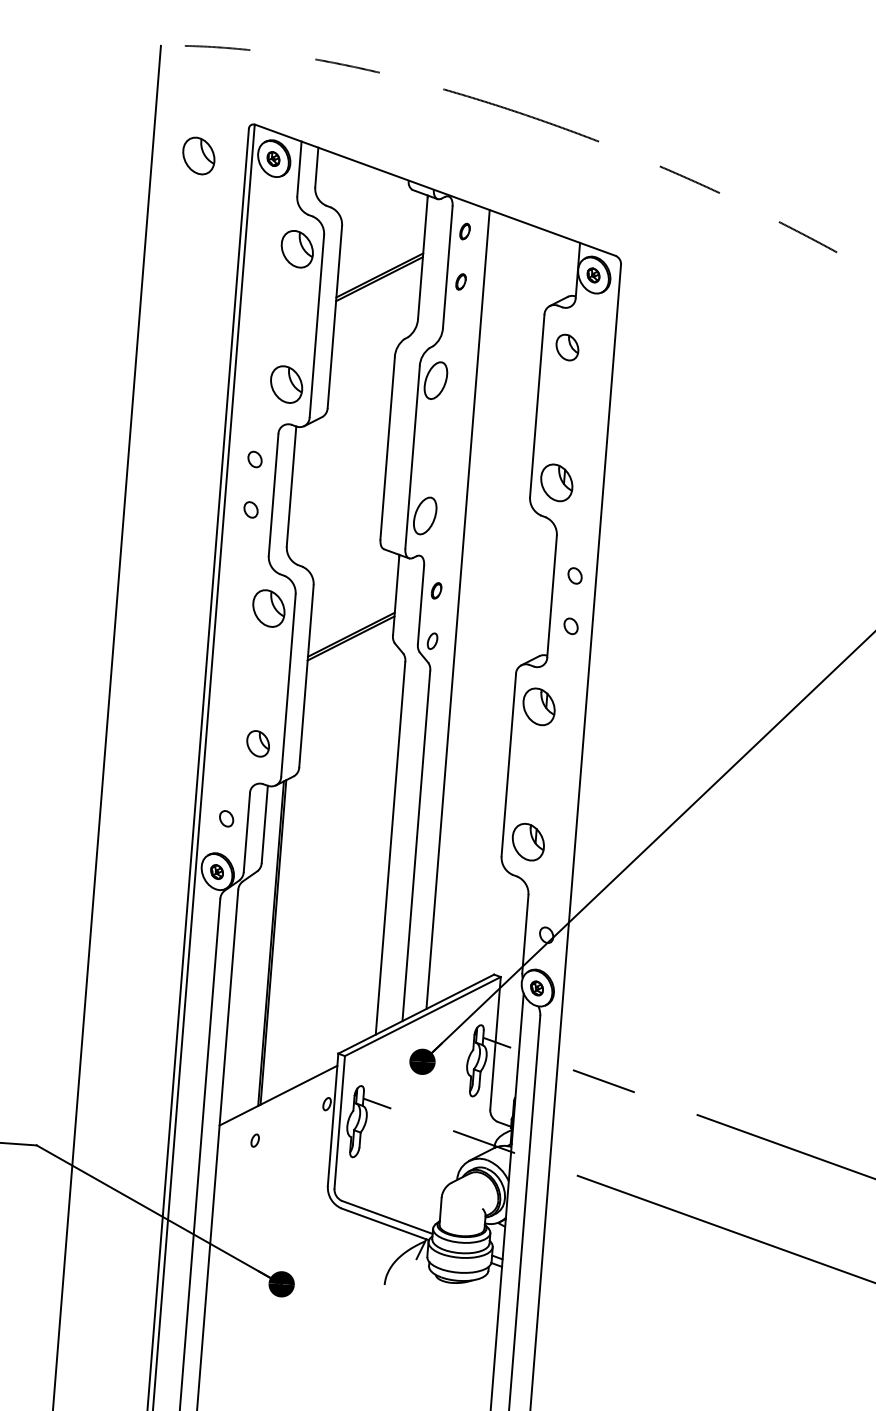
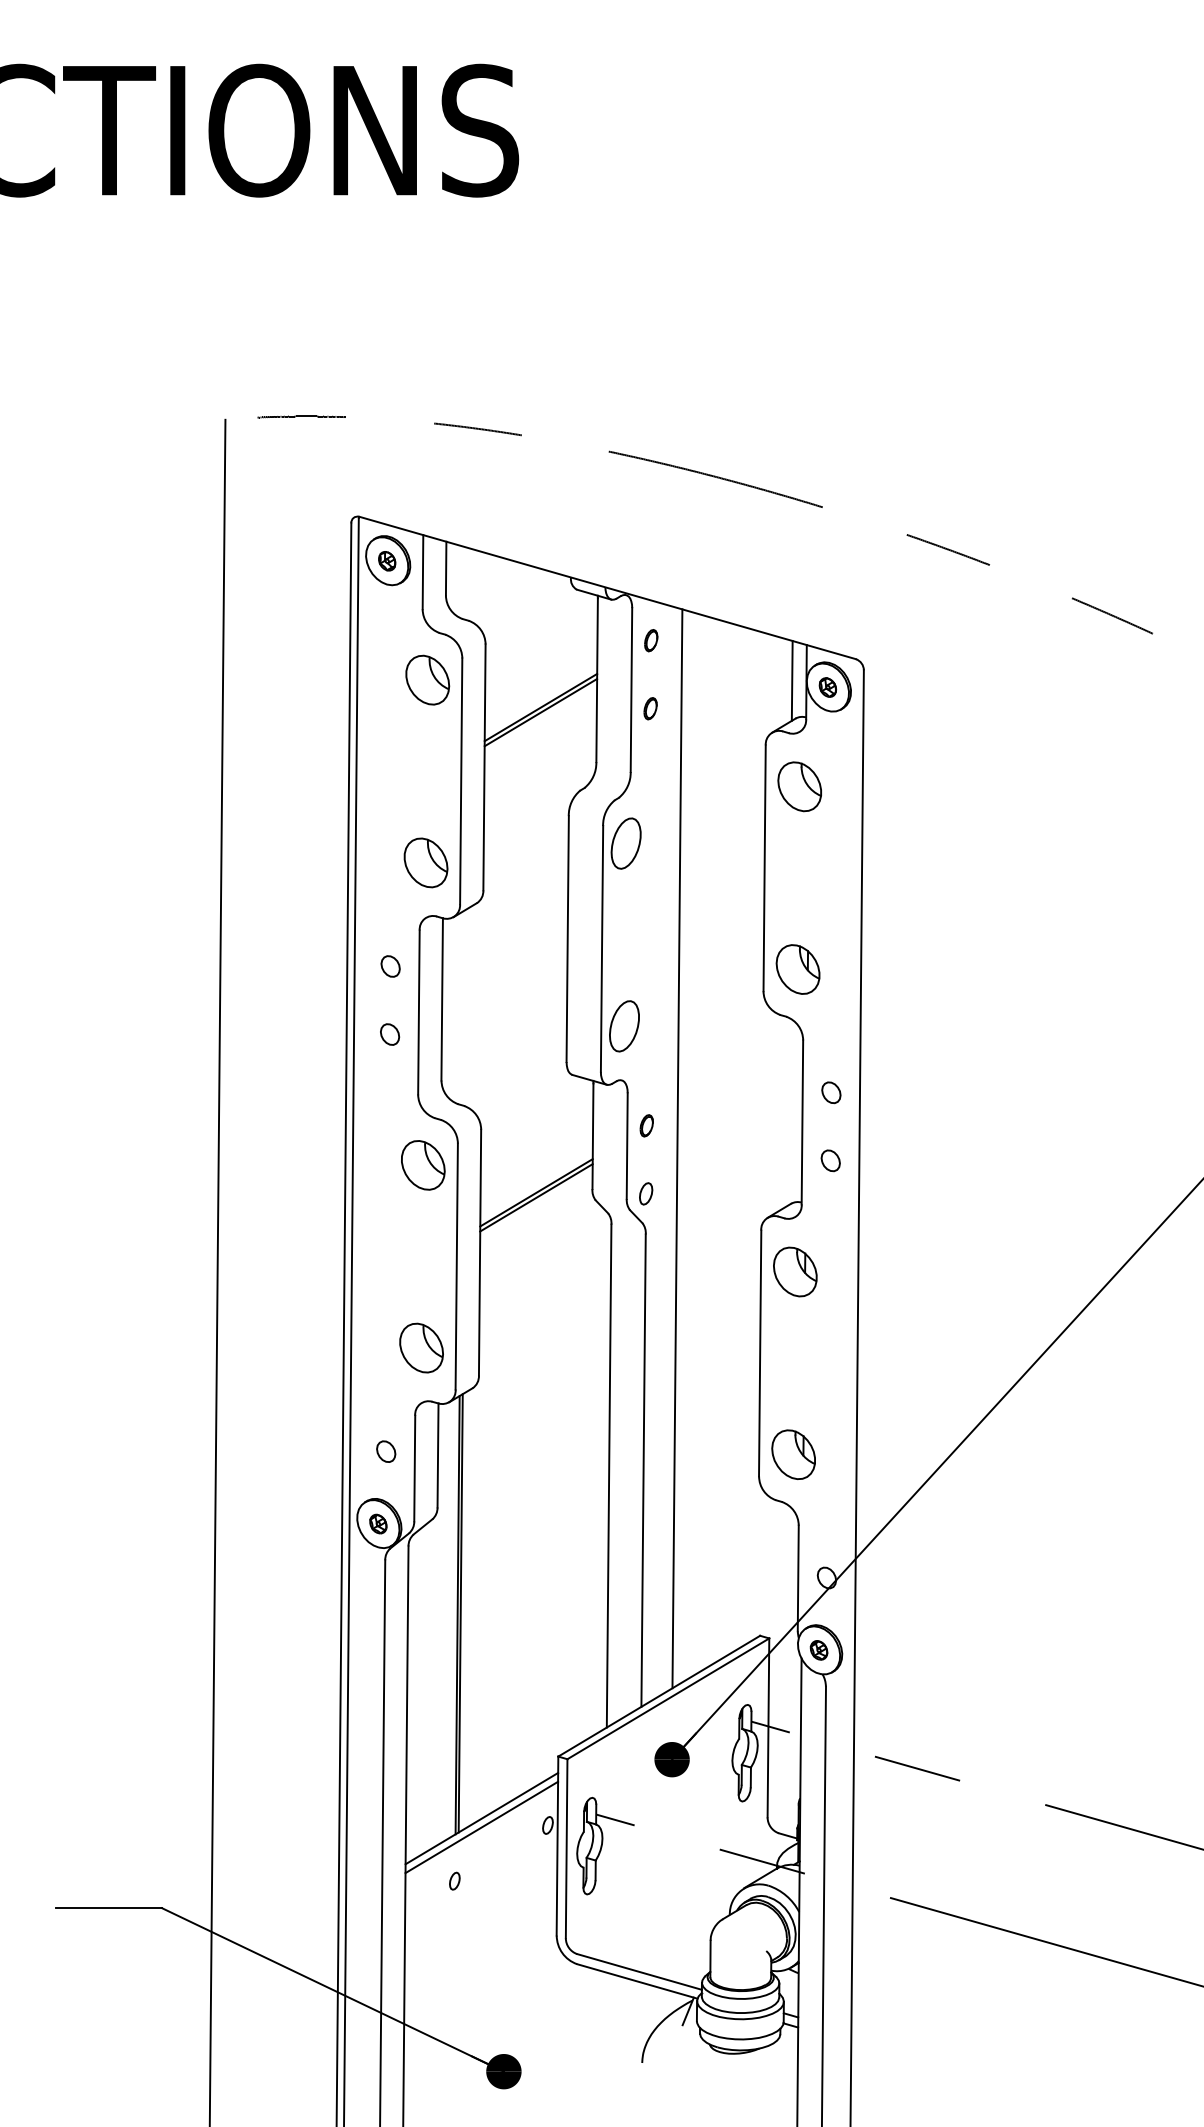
part: (198, 155) -> (286, 563), removed
line: (566, 268) -> (791, 680), added
part: (567, 347) -> (799, 786), size x1.43
part: (258, 743) -> (421, 1347), size x1.43
line: (277, 1102) -> (481, 1827), added

